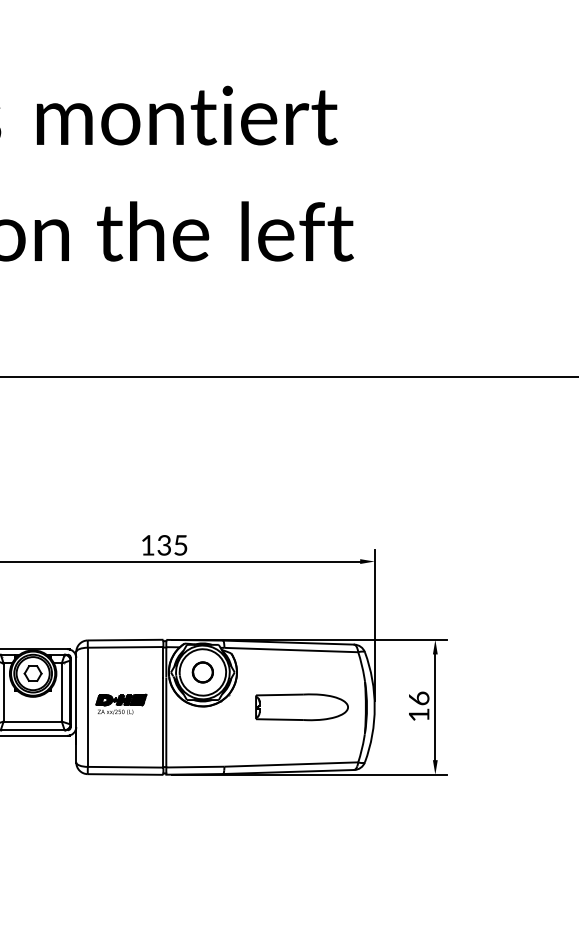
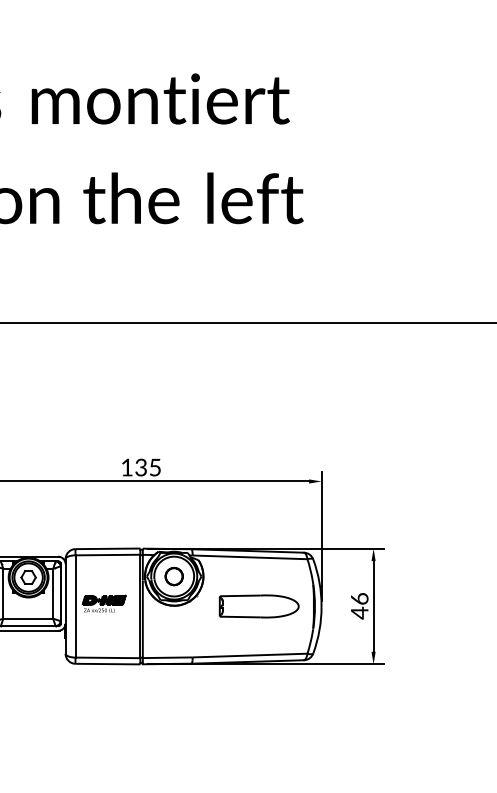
text: (418, 714) -> (359, 612), 16 -> 46

